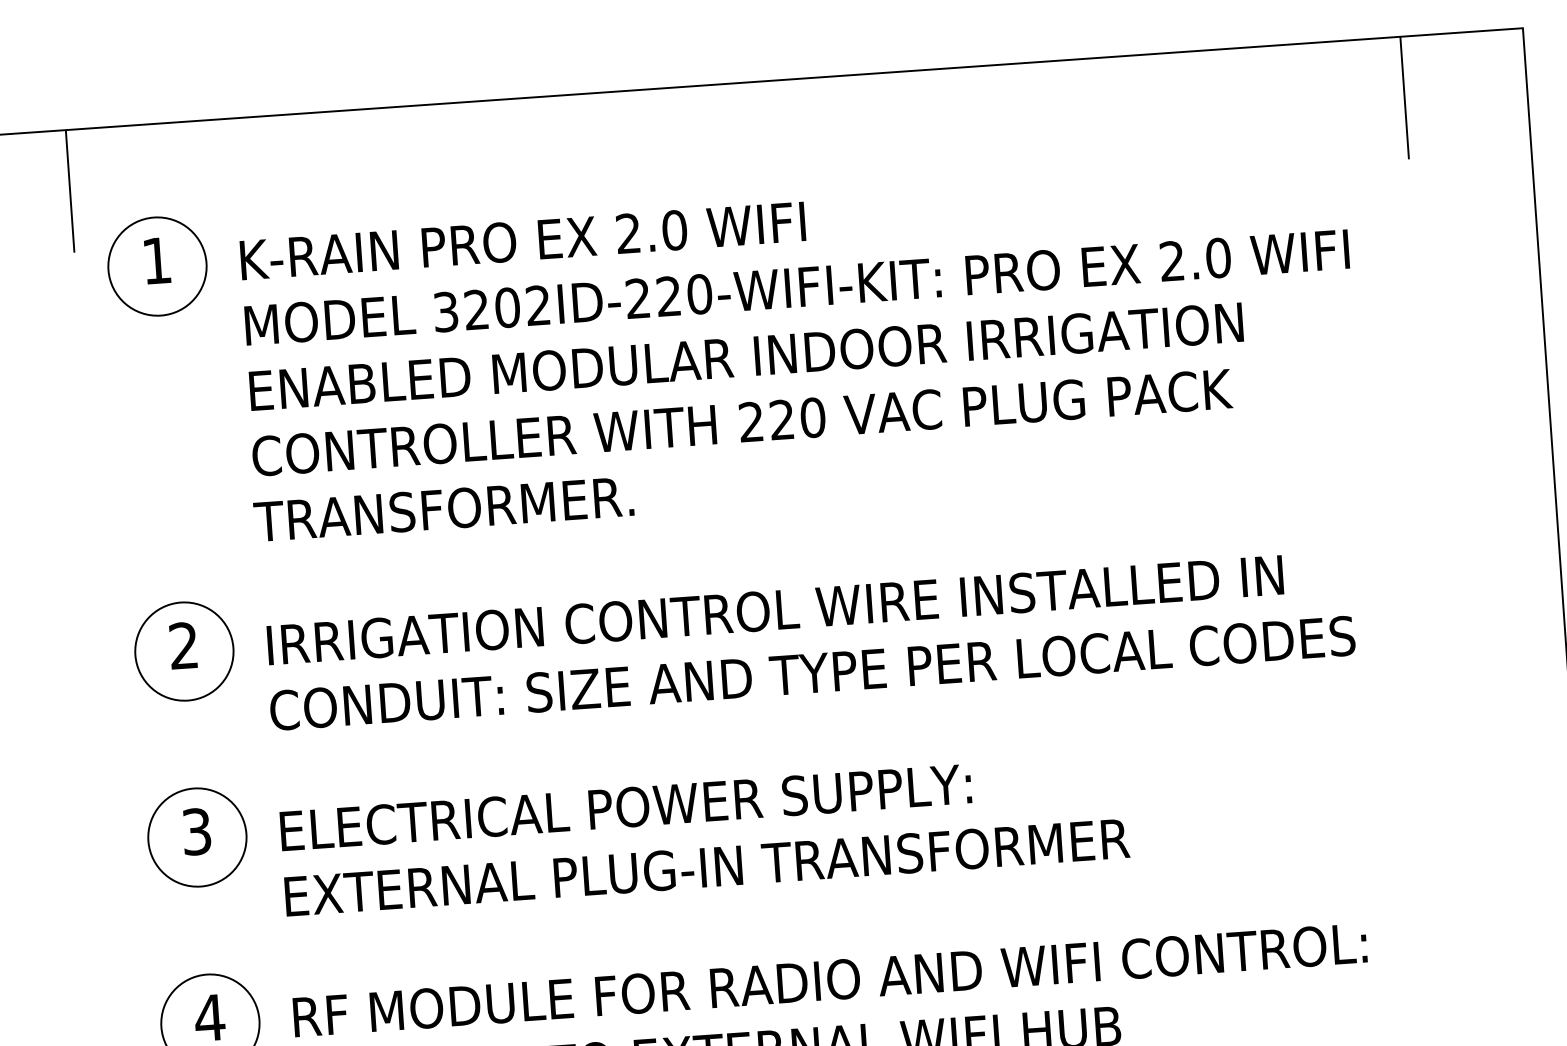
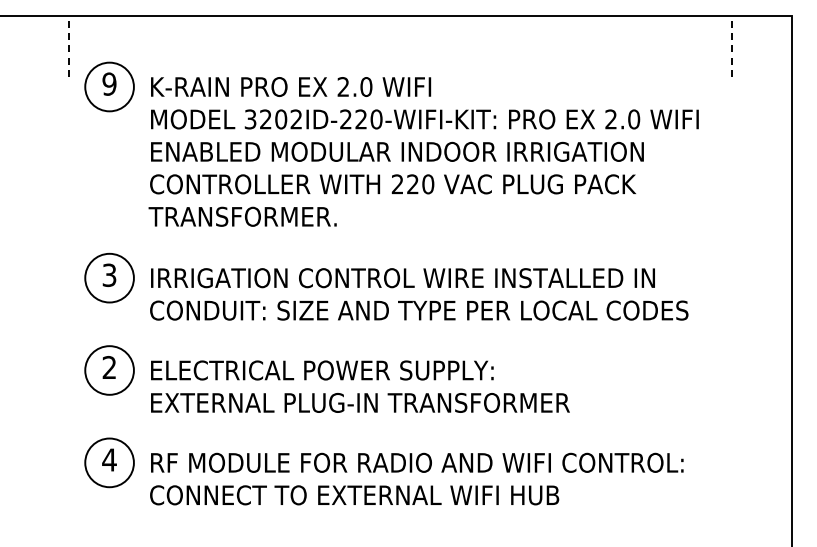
line: (1404, 97) -> (731, 46), solid -> dashed
line: (71, 190) -> (69, 46), solid -> dashed
text: (156, 259) -> (109, 83), 1 -> 9
text: (183, 646) -> (109, 275), 2 -> 3
text: (196, 831) -> (109, 367), 3 -> 2

